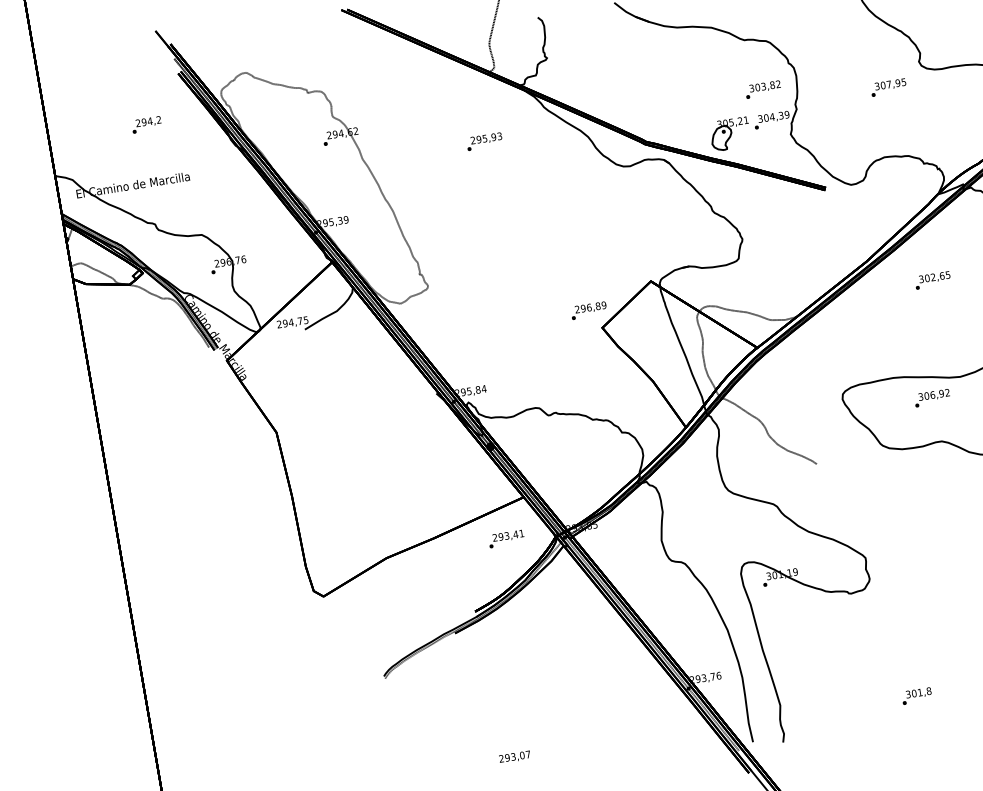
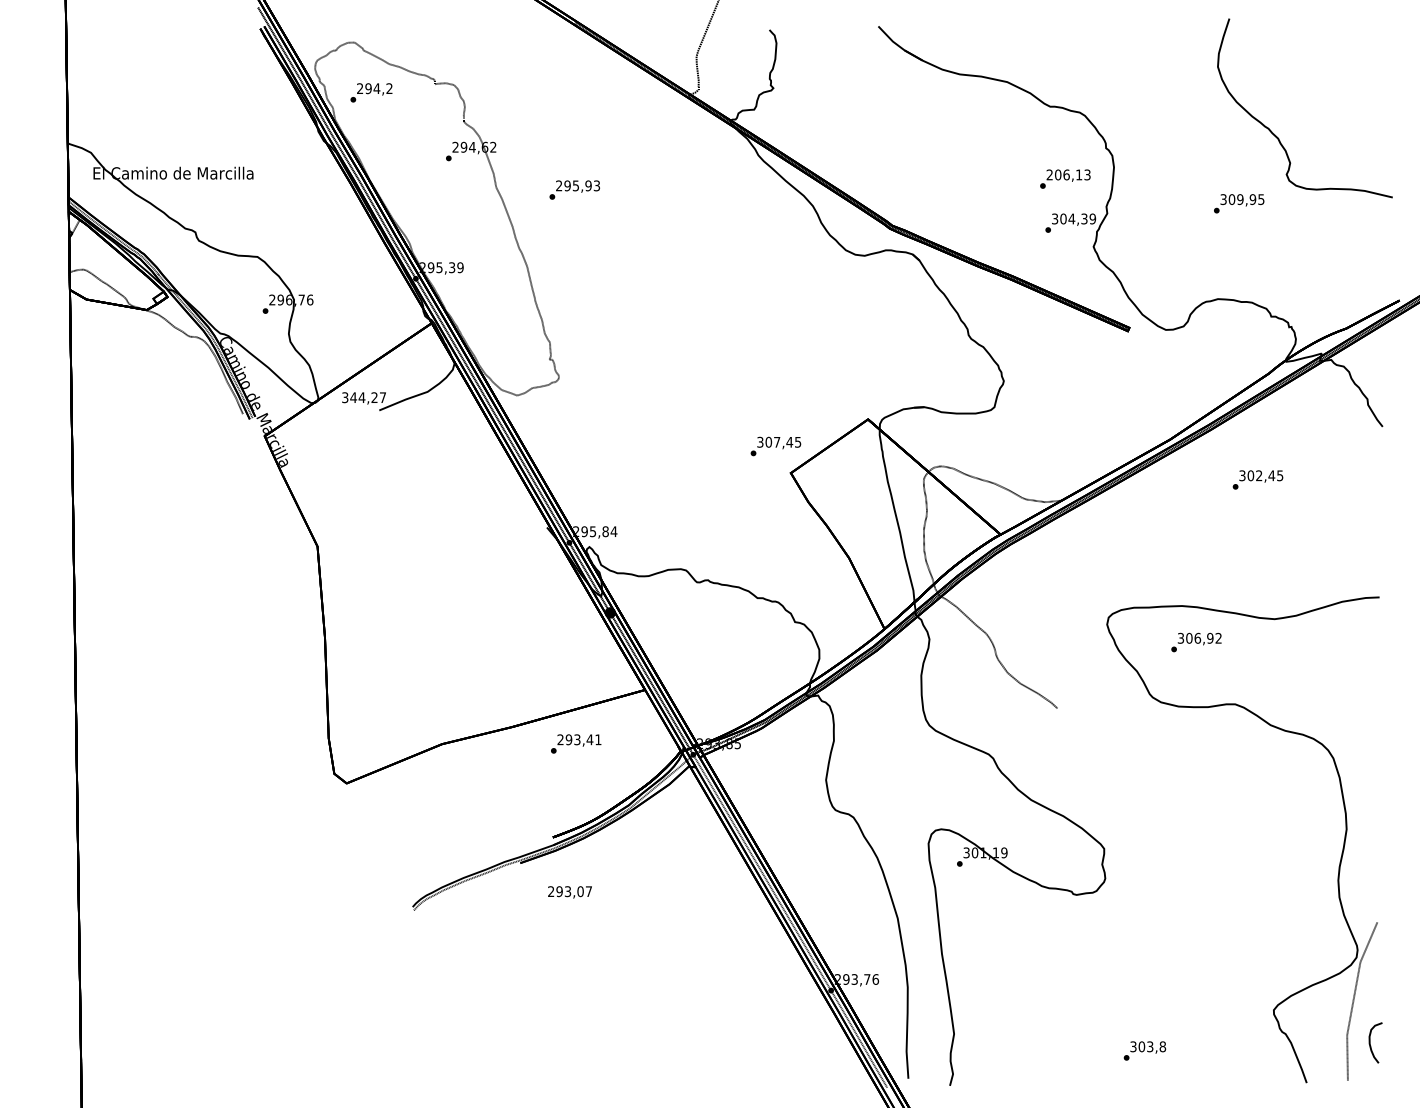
text: (889, 84) -> (1240, 199), 307,95 -> 309,95
text: (764, 86) -> (1068, 174), 303,82 -> 206,13
text: (146, 124) -> (371, 92), moved
part: (730, 134) -> (1010, 233), removed
text: (484, 141) -> (574, 189), moved
text: (941, 275) -> (1271, 475), 302,65 -> 302,45
text: (590, 306) -> (779, 441), 296,89 -> 307,45
text: (292, 322) -> (363, 397), 294,75 -> 344,27
text: (932, 398) -> (1196, 642), moved
text: (506, 538) -> (576, 743), moved
text: (920, 692) -> (1150, 1046), 301,8 -> 303,8
text: (514, 757) -> (569, 892), moved

